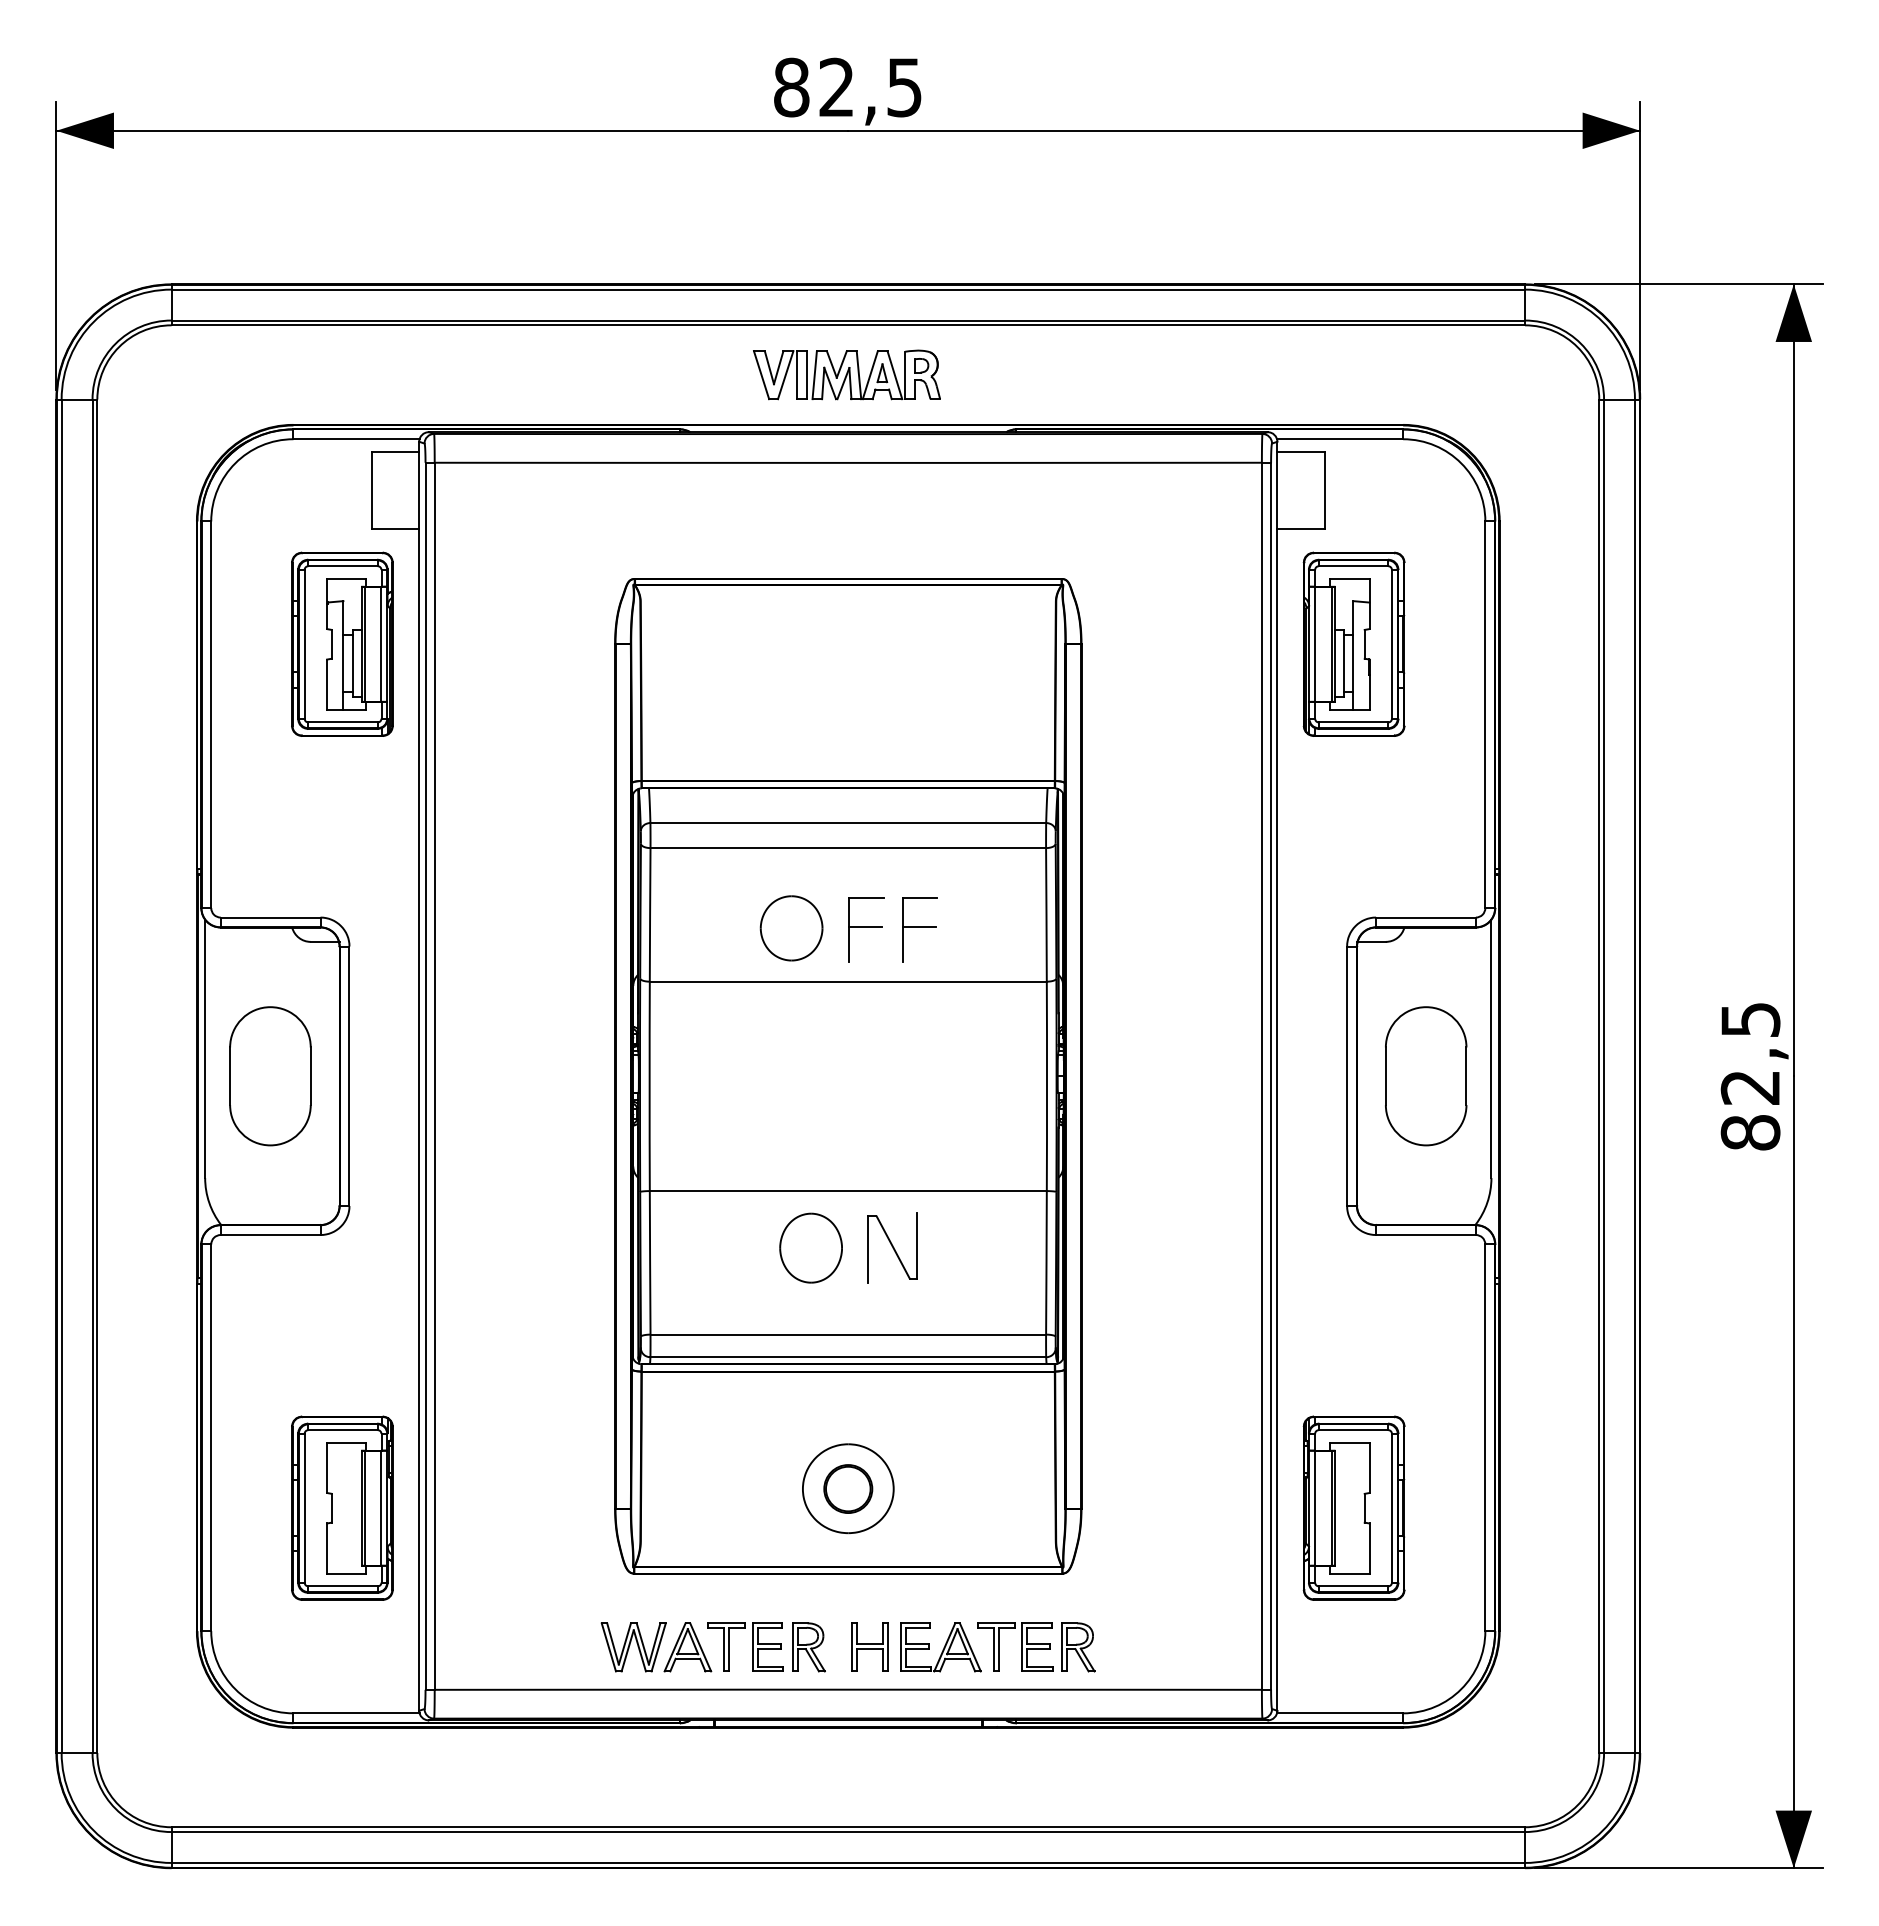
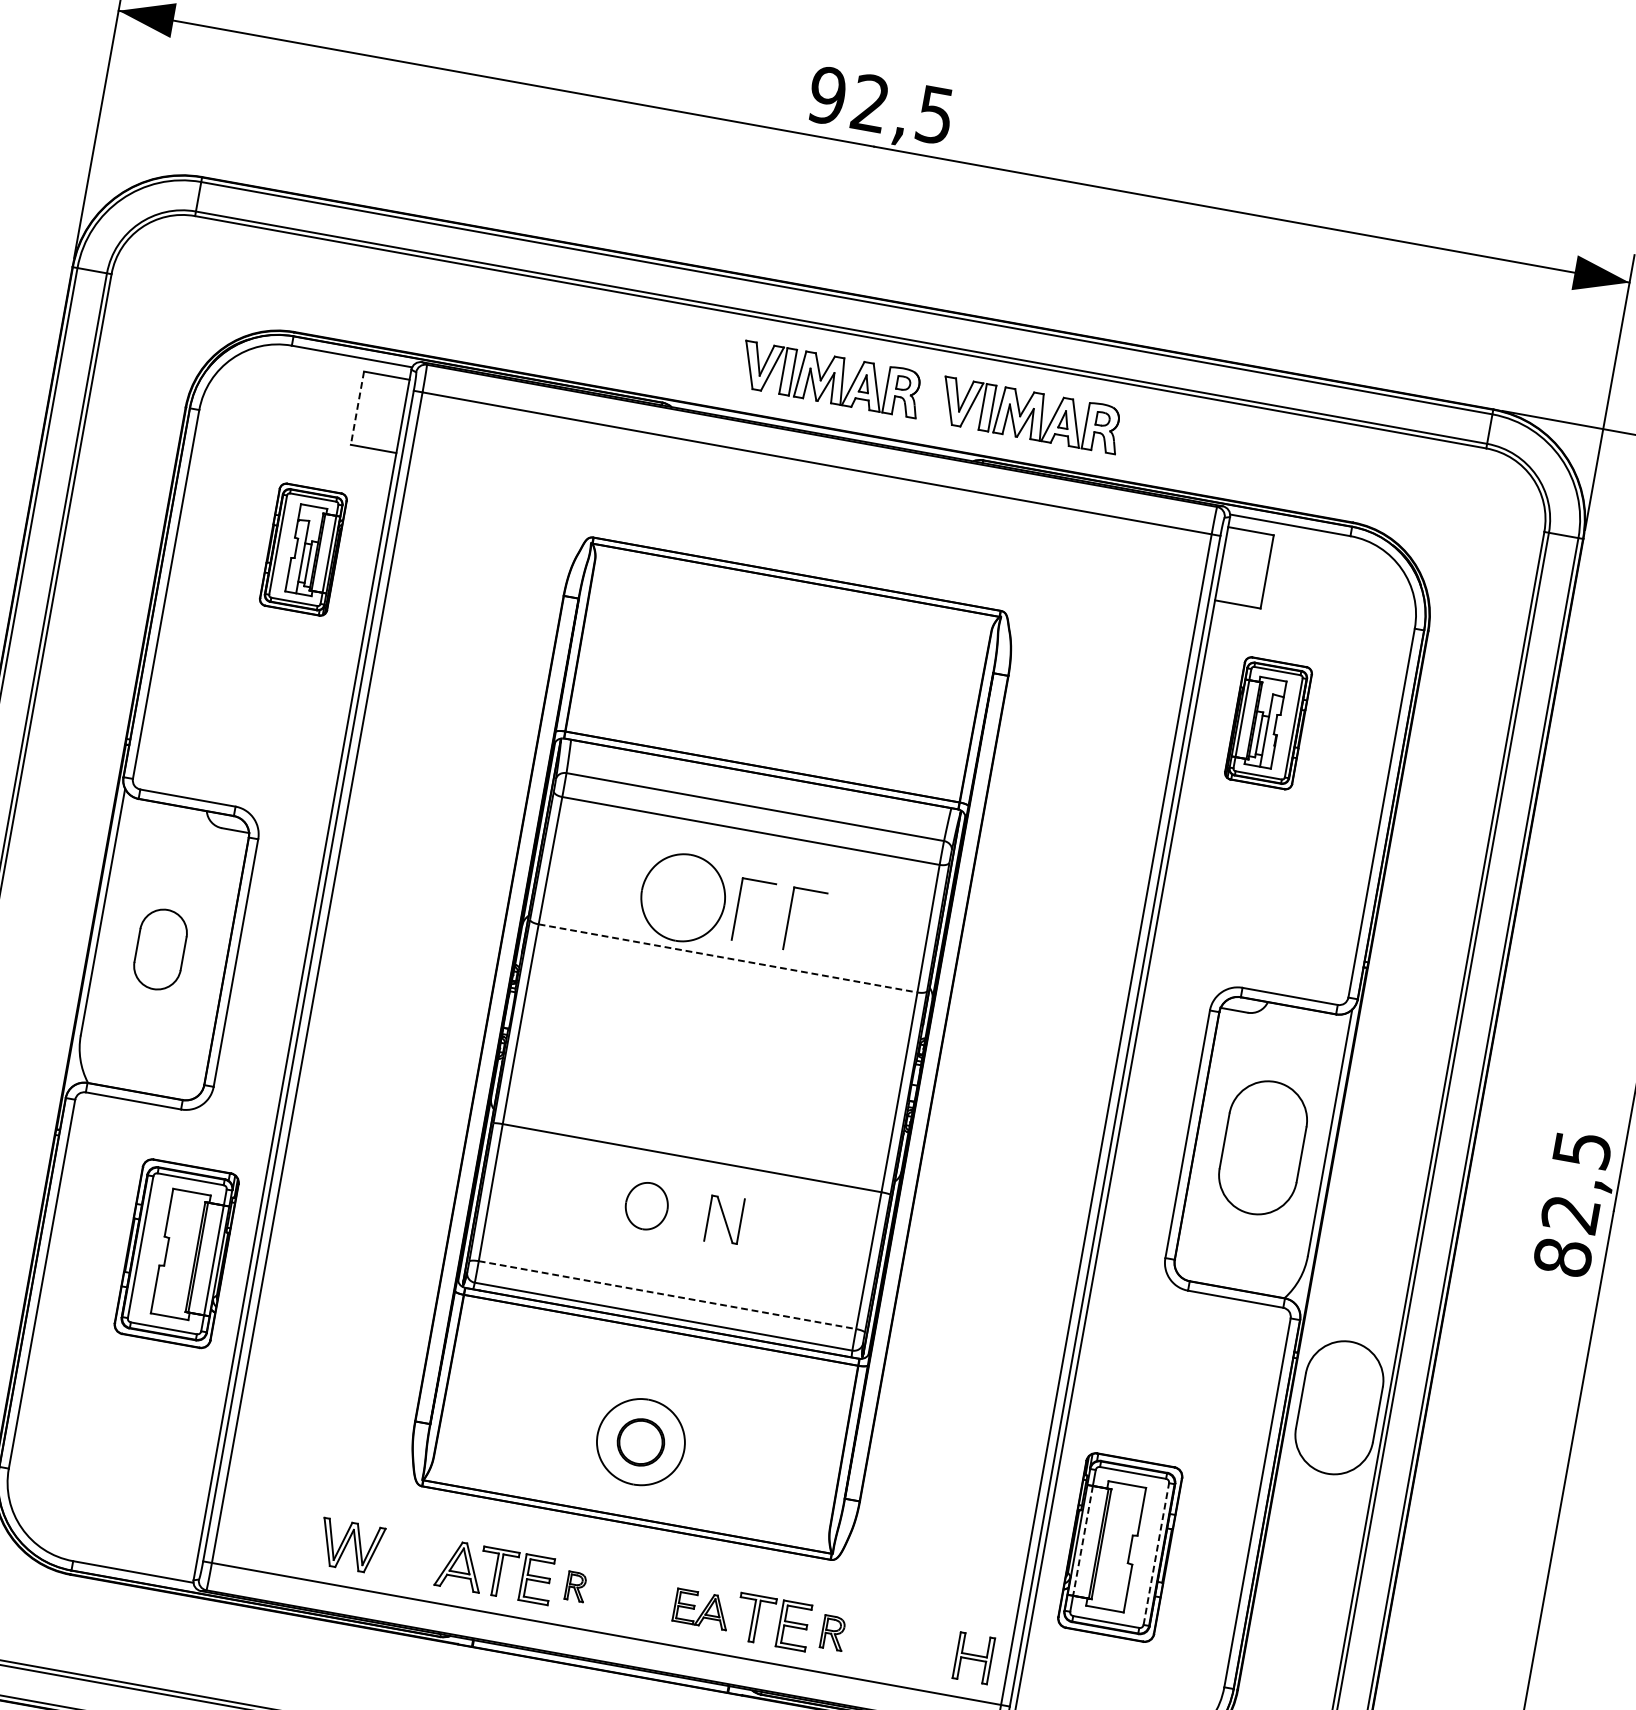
text: (791, 87) -> (827, 95), 82,5 -> 92,5
part: (1055, 374) -> (1029, 414), added
line: (371, 491) -> (357, 408), solid -> dashed
part: (342, 643) -> (303, 548), size x0.7
part: (1353, 643) -> (1268, 722), size x0.7
line: (865, 927) -> (753, 909), removed
line: (918, 927) -> (804, 918), removed
part: (791, 928) -> (683, 897), size x1.4
line: (848, 981) -> (728, 958), solid -> dashed
part: (270, 1076) -> (160, 949), size x0.6
part: (810, 1247) -> (646, 1205), size x0.7
part: (892, 1247) -> (724, 1219), size x0.7
part: (1551, 1326) -> (1339, 1408), added
line: (848, 1334) -> (667, 1295), solid -> dashed
part: (342, 1507) -> (176, 1253), moved
line: (1391, 1507) -> (1156, 1553), solid -> dashed
line: (1315, 1508) -> (1083, 1541), solid -> dashed
part: (869, 1646) -> (973, 1657), moved
part: (633, 1647) -> (350, 1546), moved
part: (808, 1647) -> (575, 1586), size x0.6
part: (940, 1647) -> (701, 1609), size x0.7
part: (1078, 1647) -> (833, 1633), size x0.7

